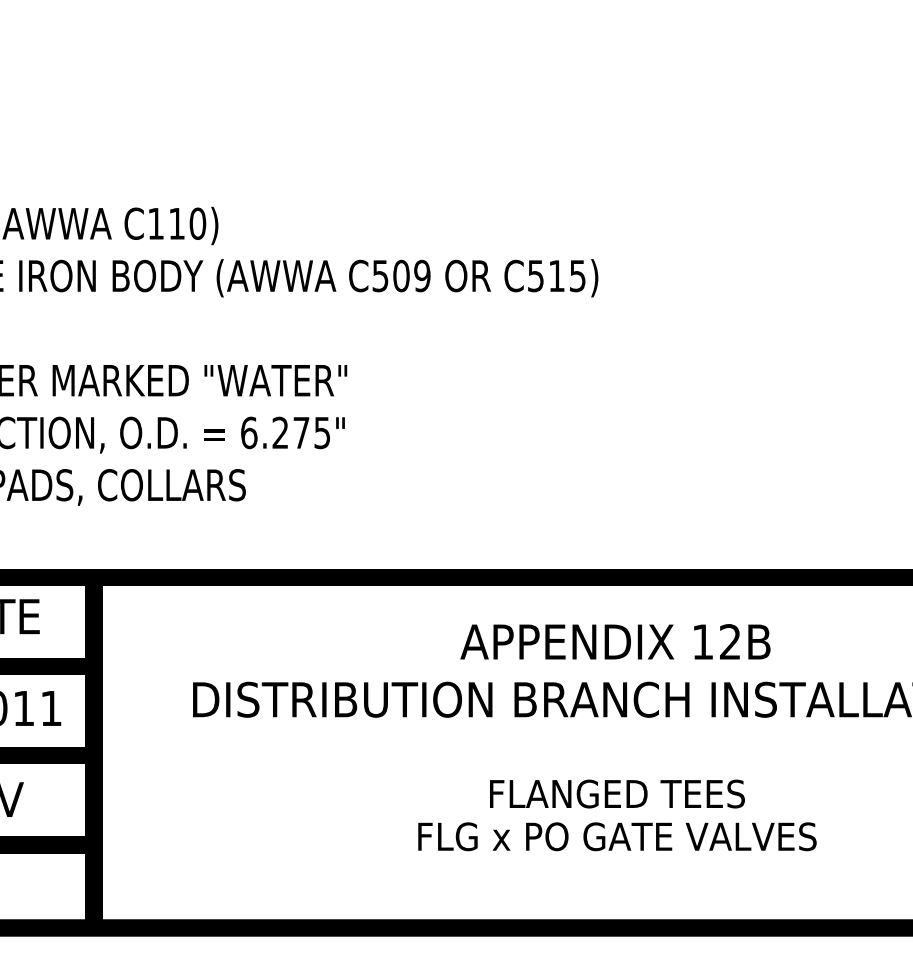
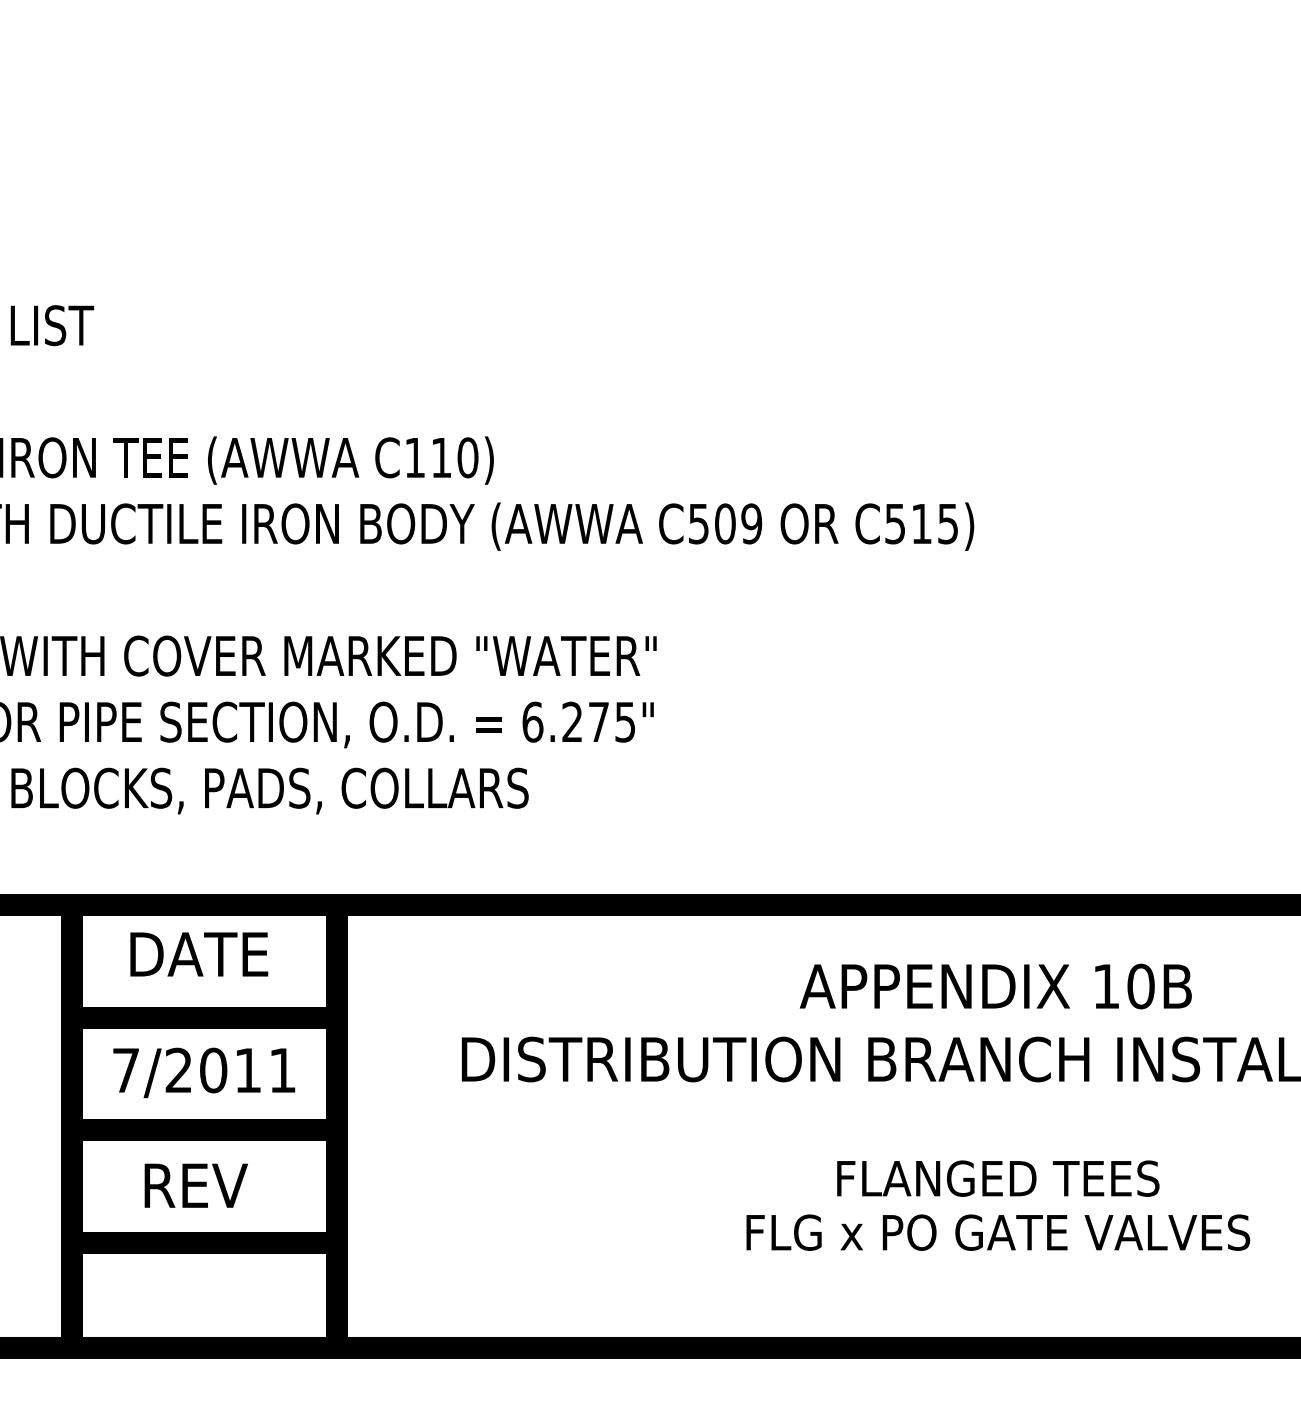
text: (729, 642) -> (1140, 986), 12B -> 10B

